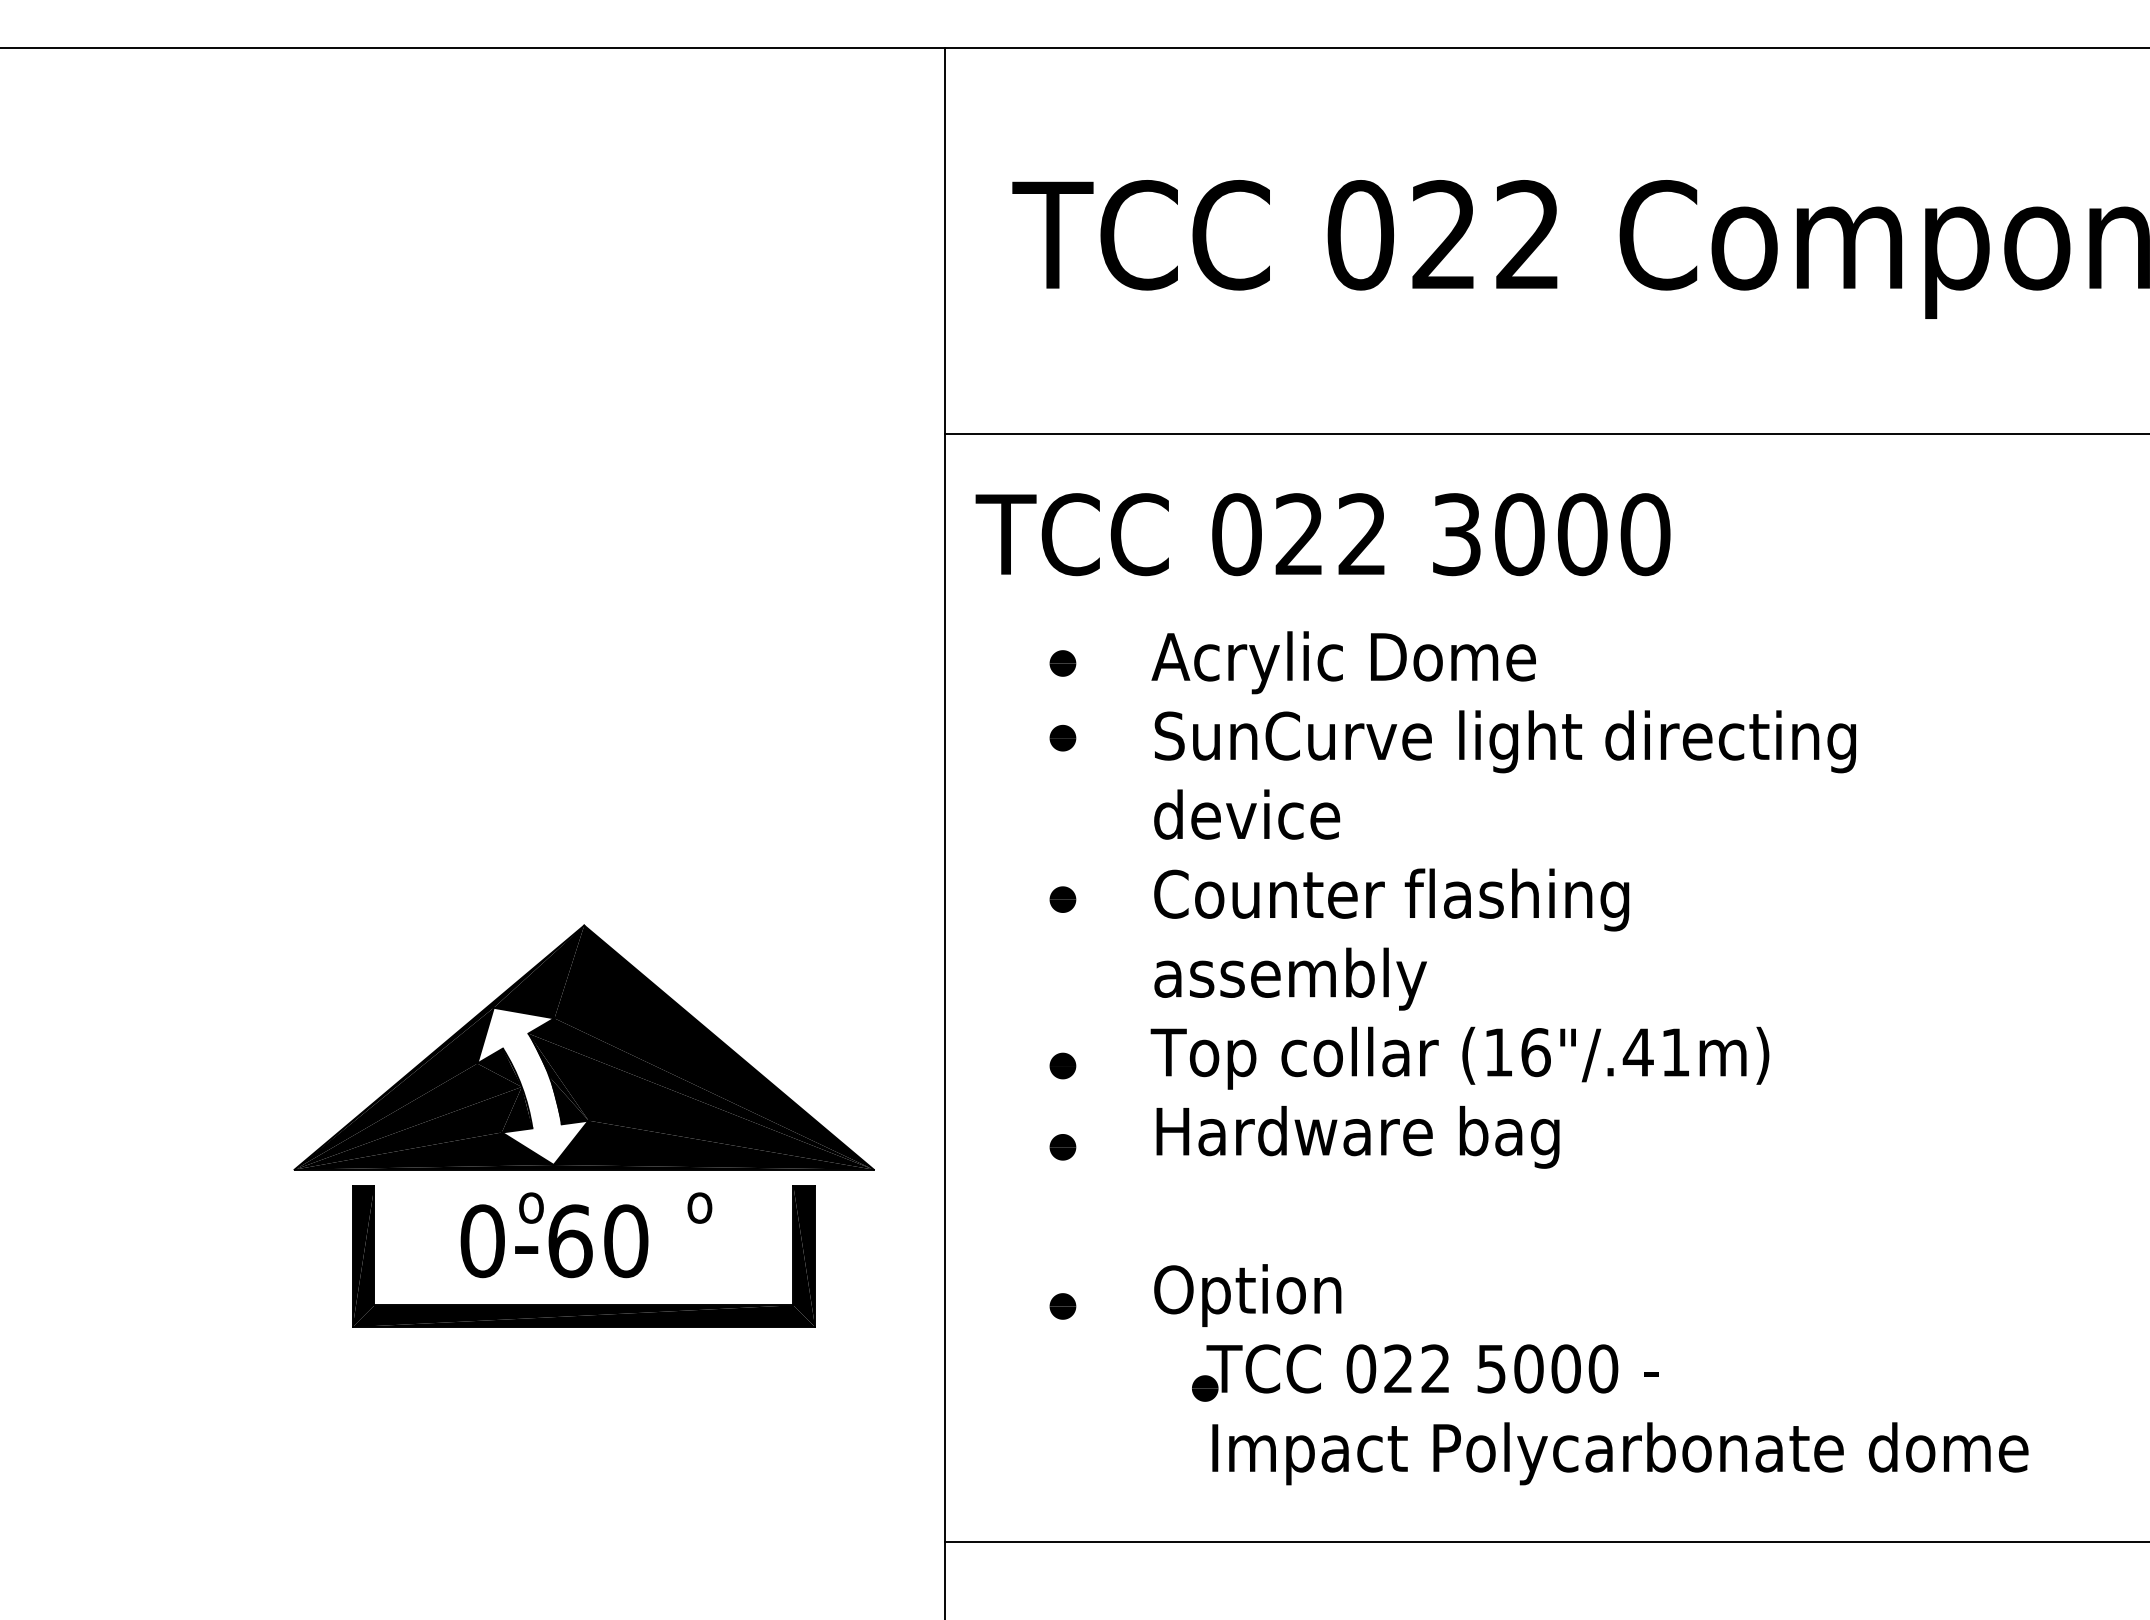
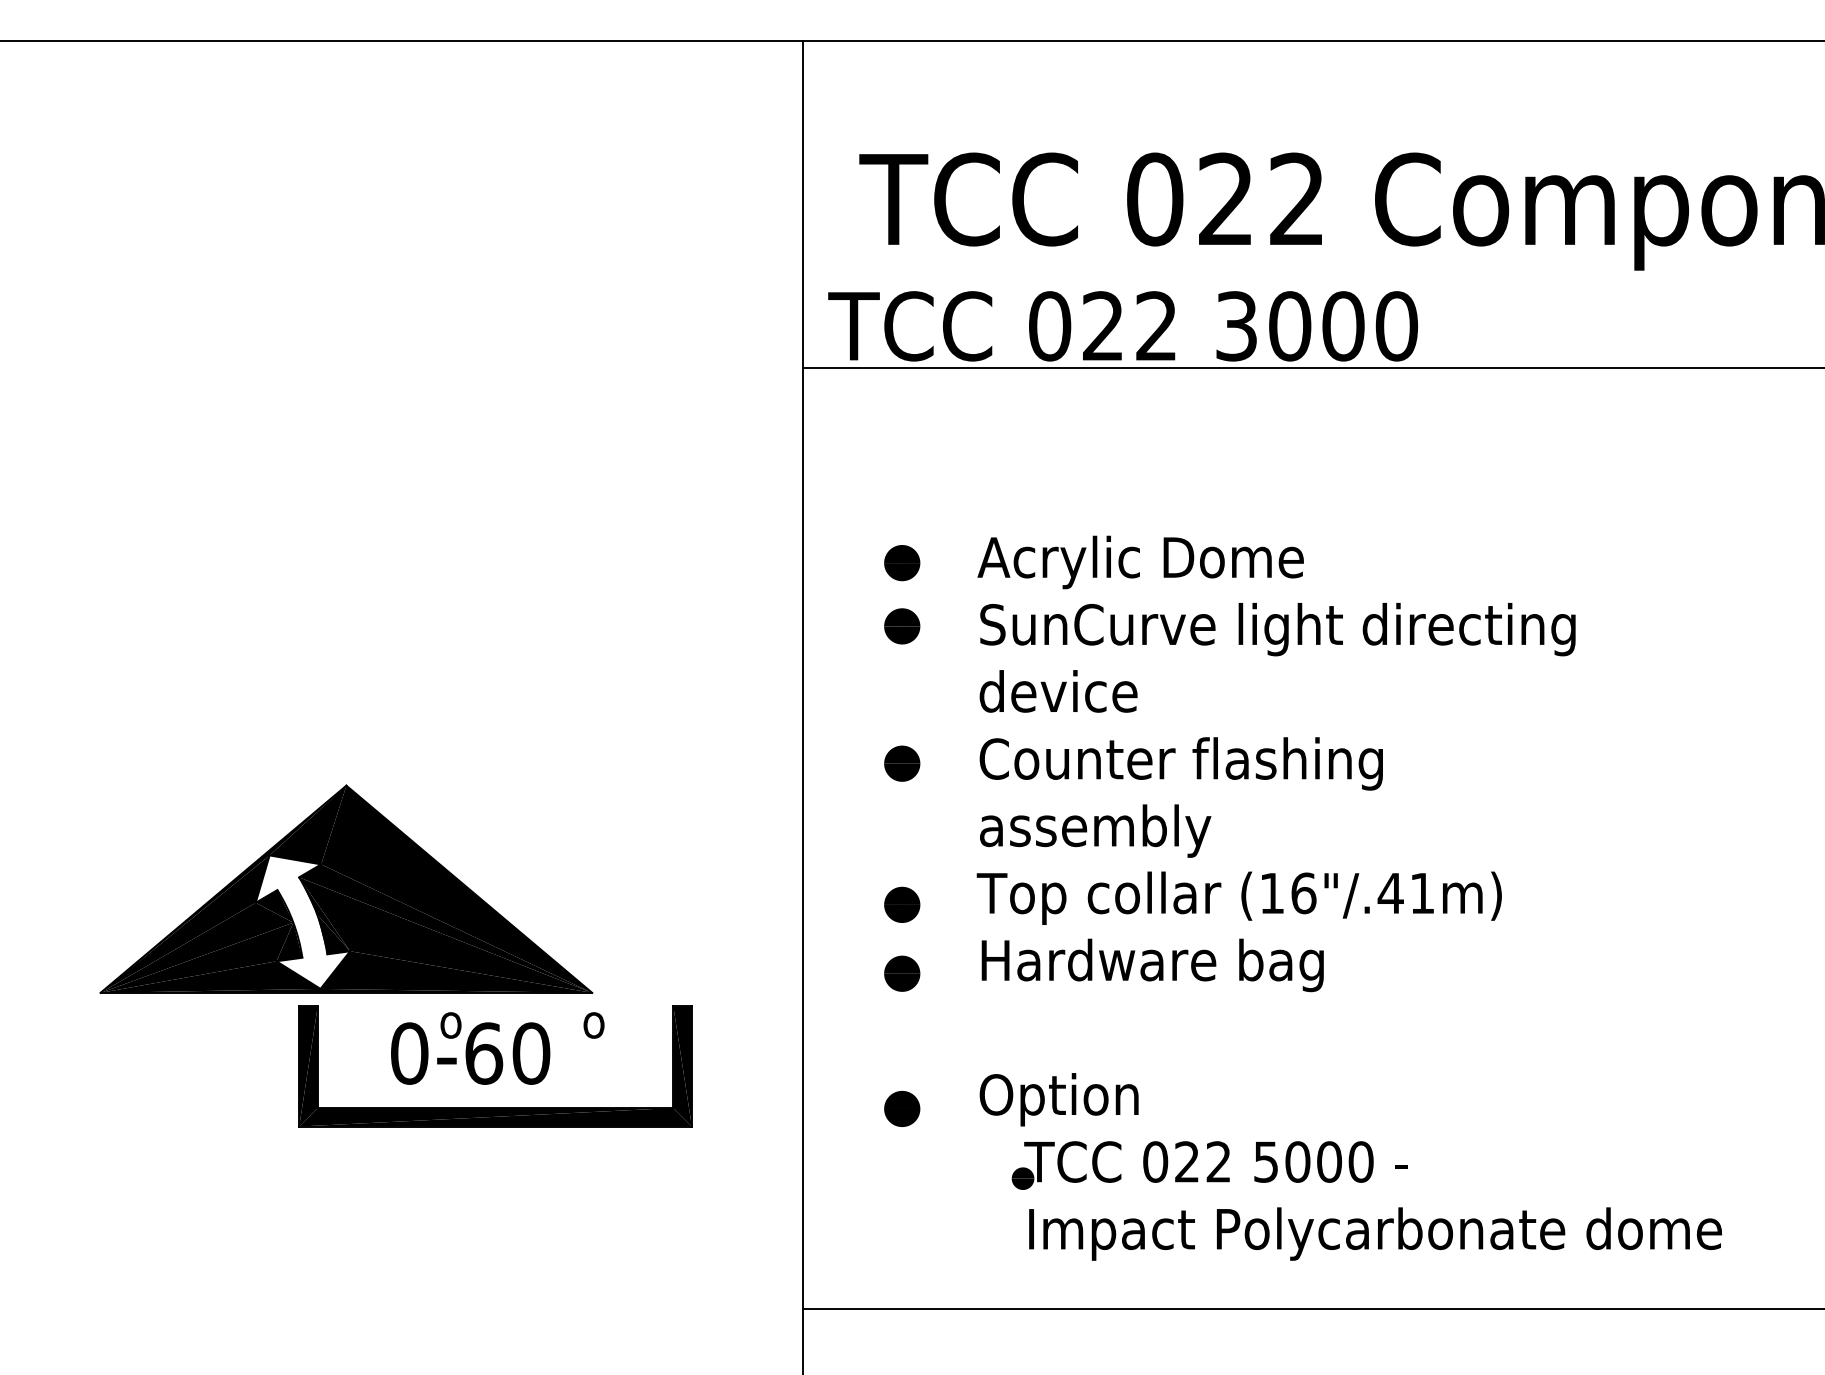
text: (1322, 534) -> (1122, 326), moved
part: (1062, 663) -> (901, 563), size x1.6
part: (1062, 738) -> (901, 626), size x1.6
part: (1062, 899) -> (901, 763), size x1.6
part: (583, 1047) -> (345, 889), moved
part: (1062, 1065) -> (901, 904), size x1.6
part: (1062, 1147) -> (901, 974), size x1.6
part: (1062, 1306) -> (901, 1109), size x1.6

